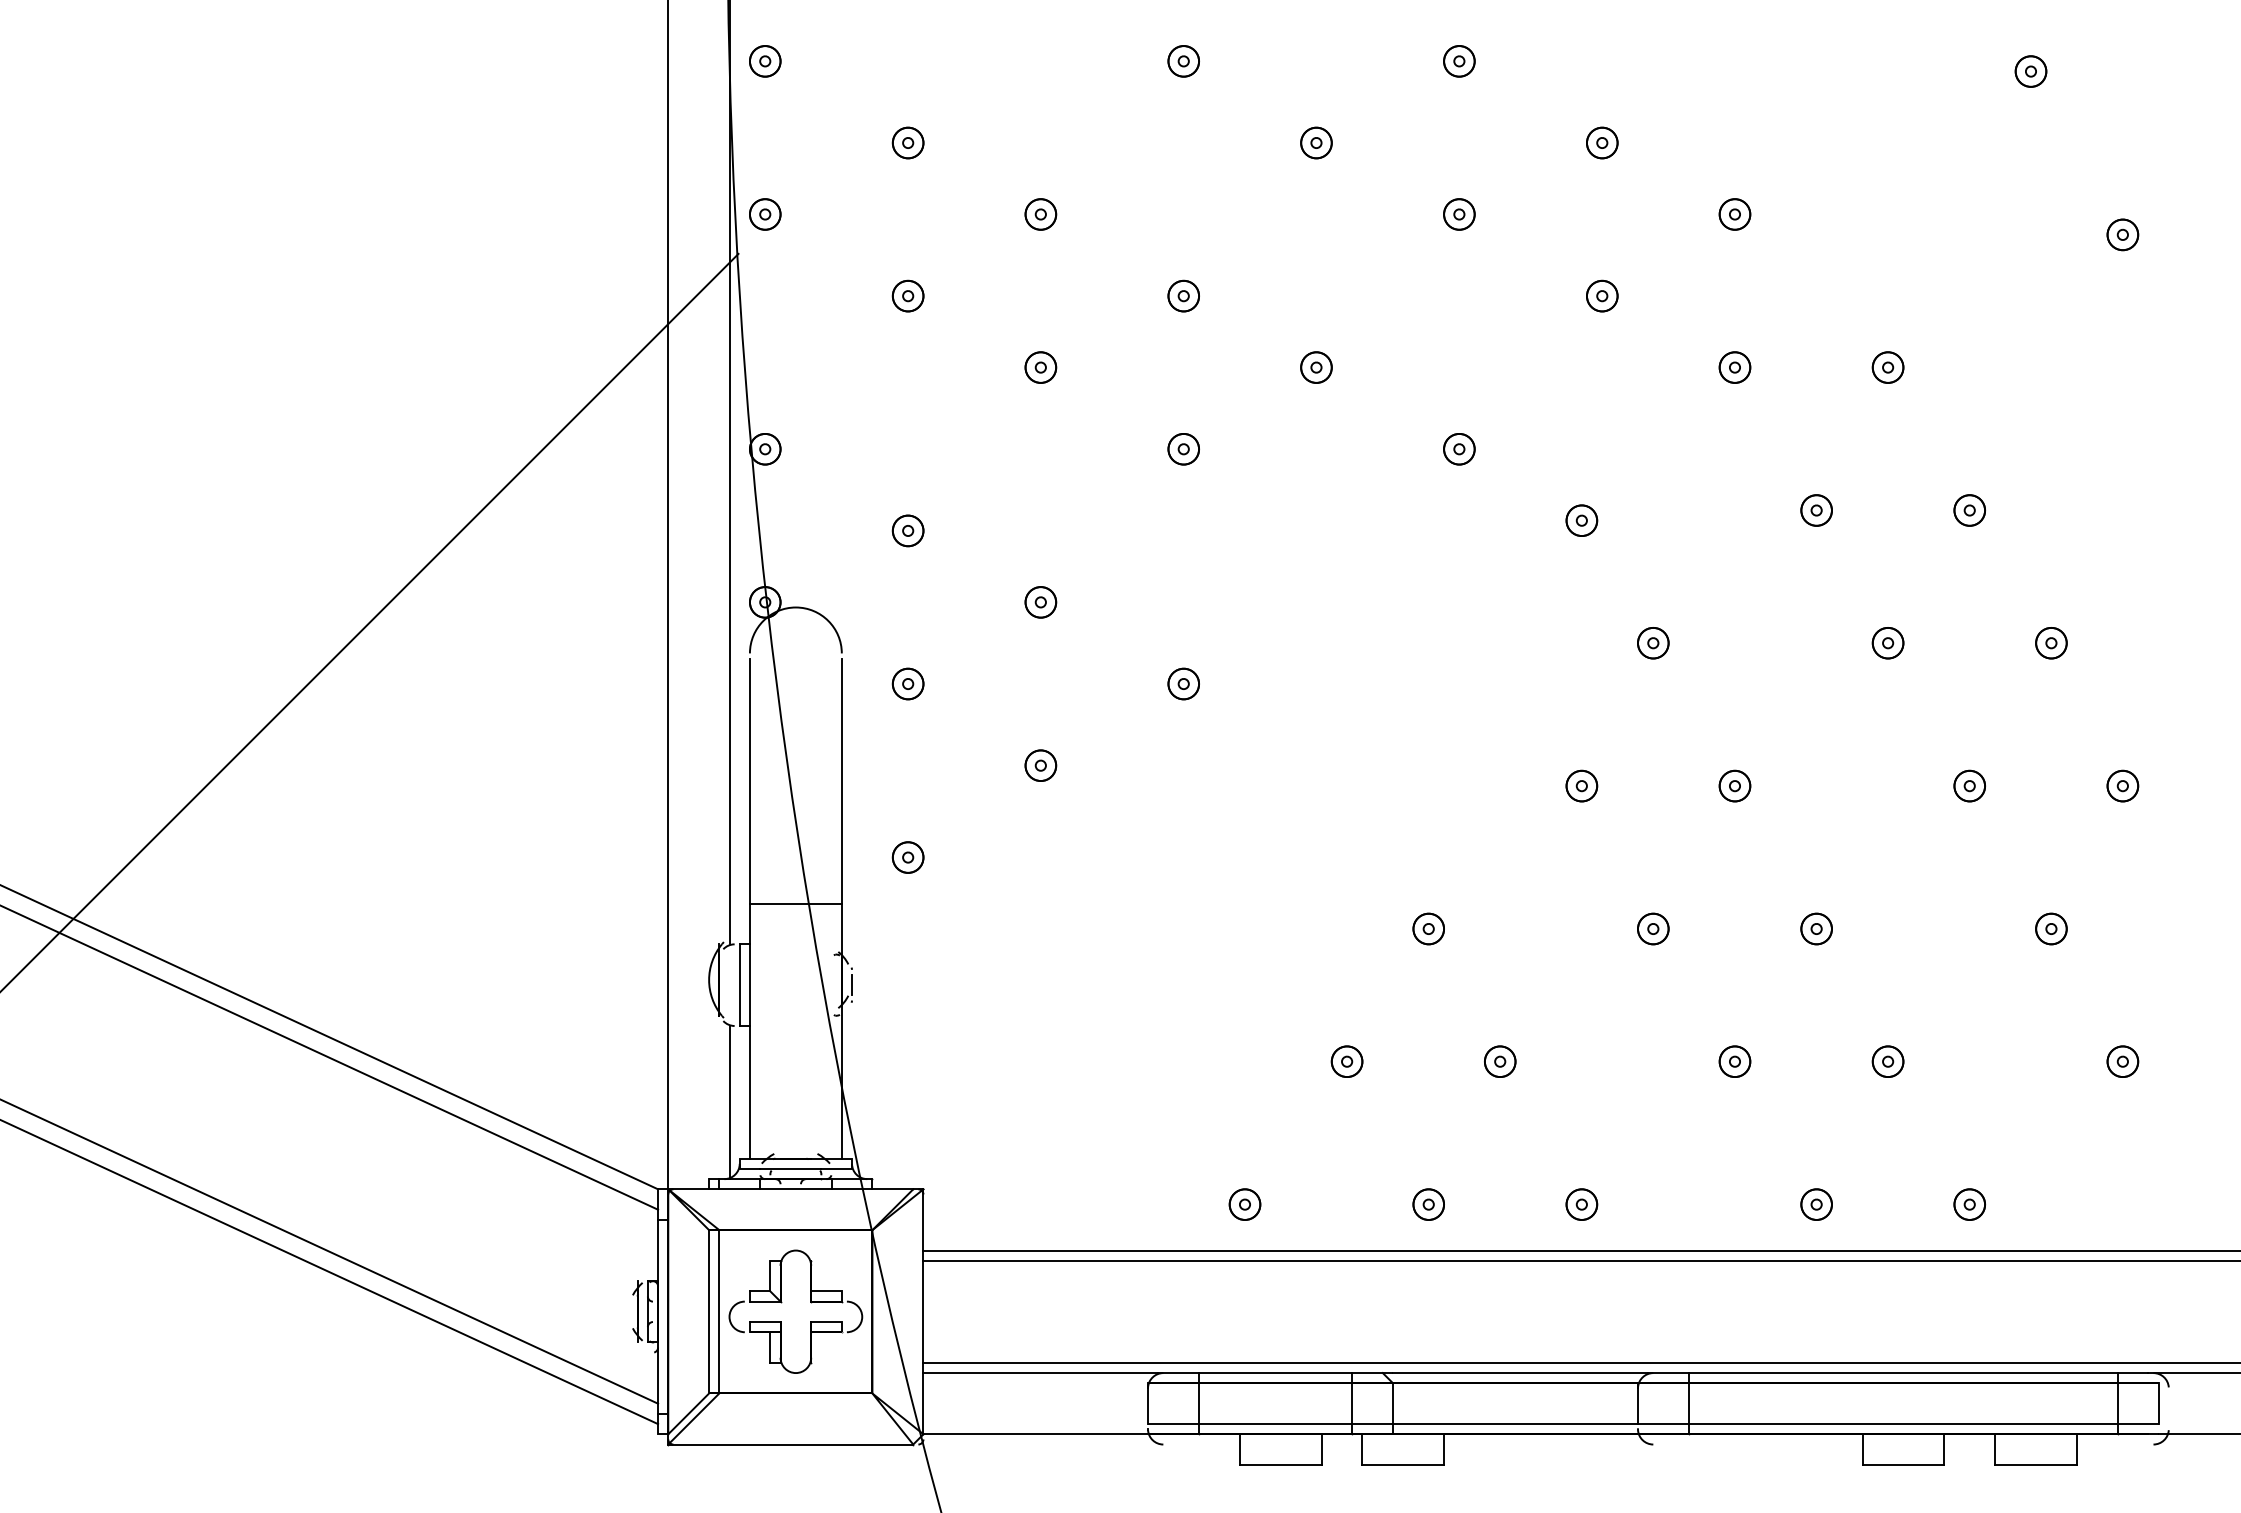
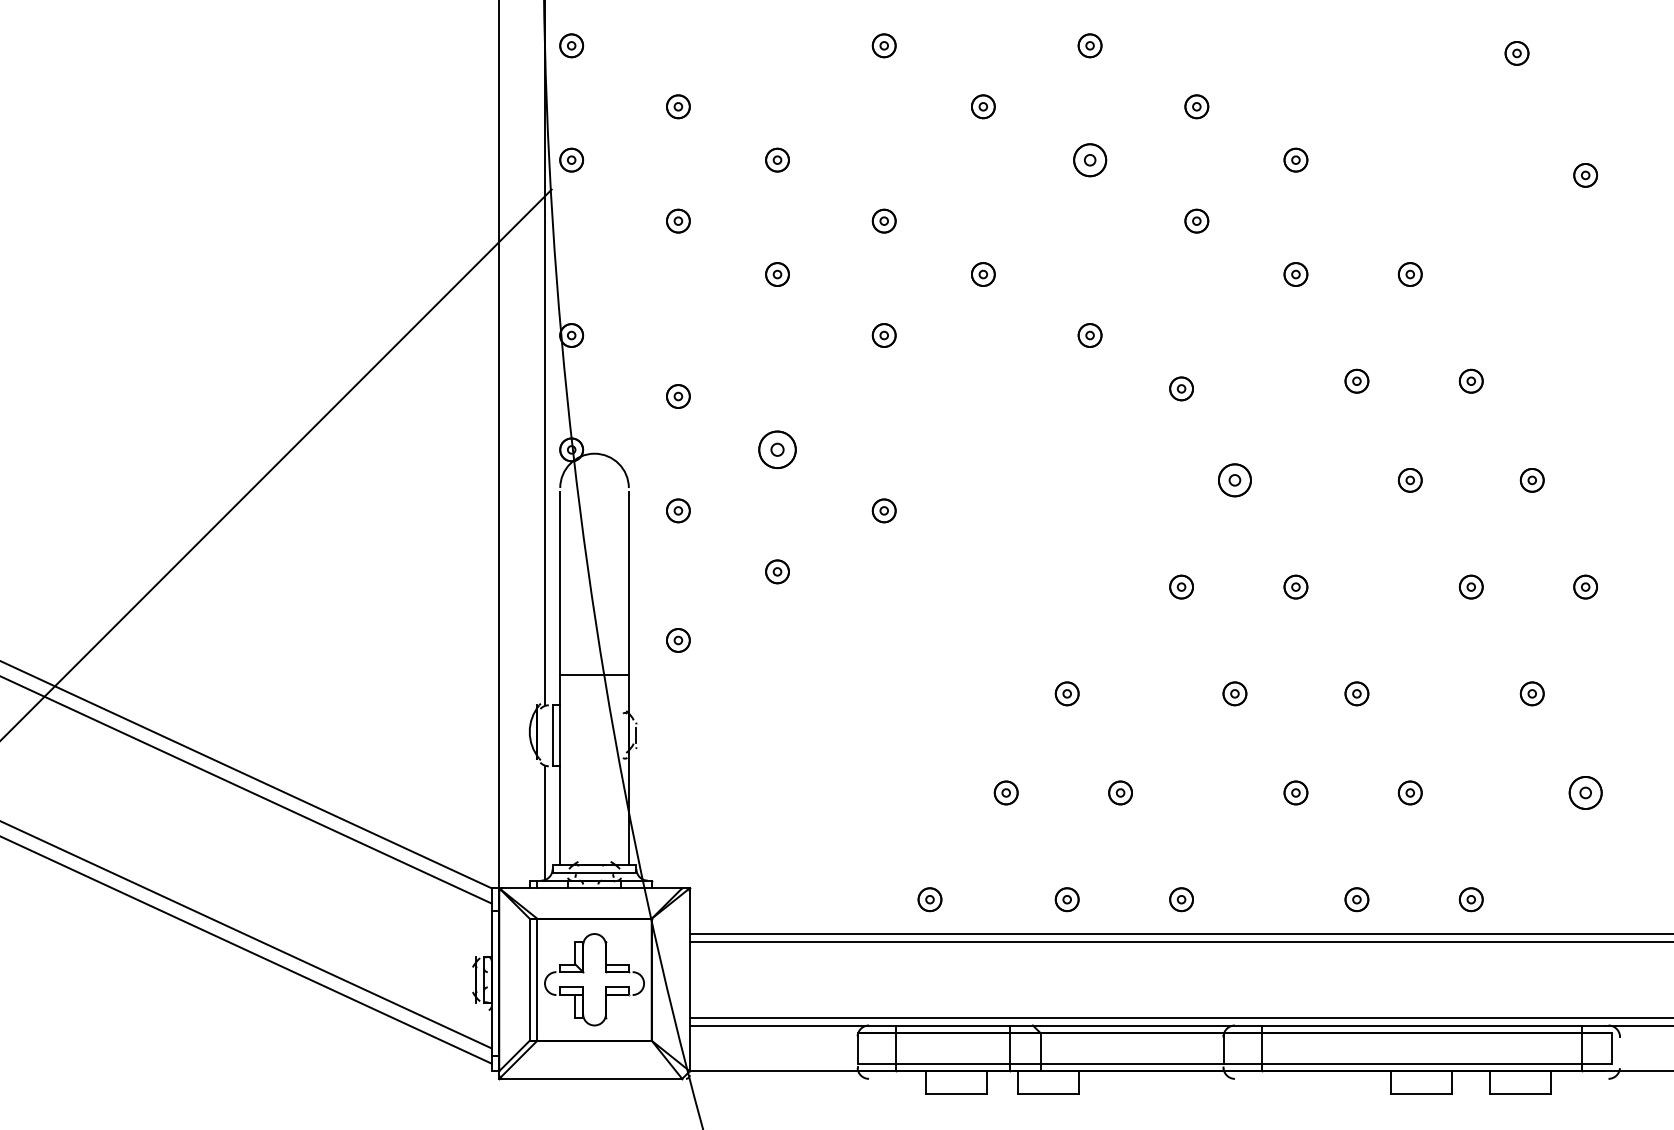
part: (1458, 213) -> (1089, 159), size x1.4
part: (1040, 601) -> (777, 449), size x1.6
part: (1652, 643) -> (1234, 480), size x1.4
part: (2122, 1061) -> (1585, 792), size x1.4

